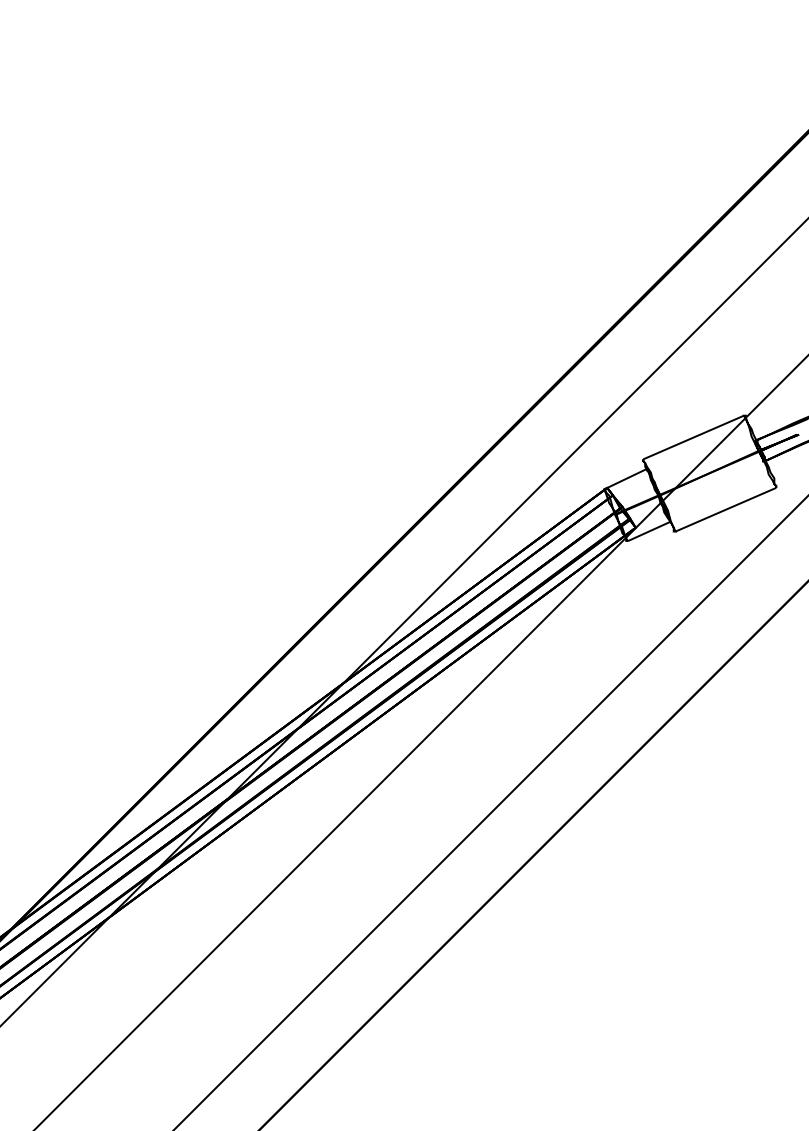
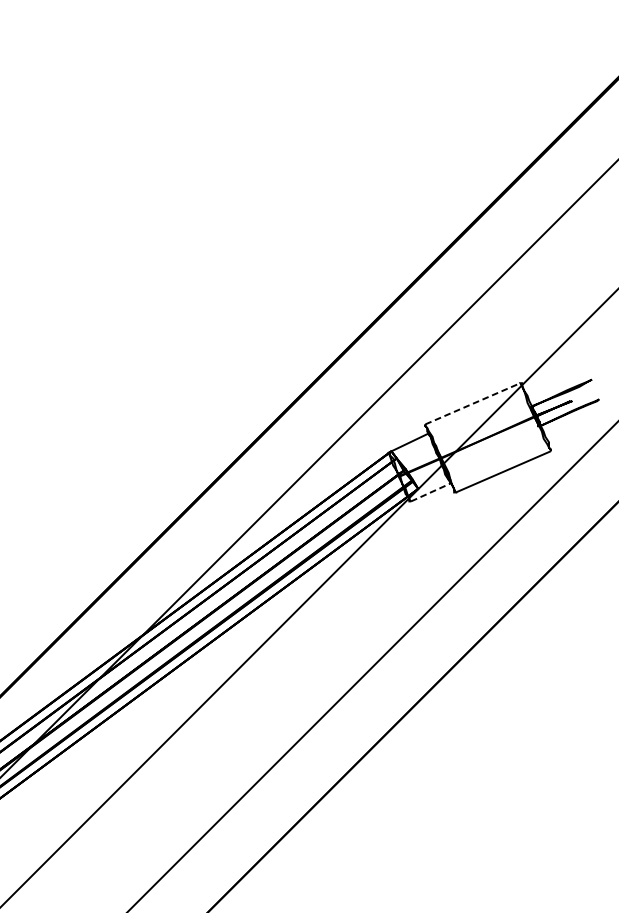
line: (693, 437) -> (472, 403), solid -> dashed
line: (649, 531) -> (431, 492), solid -> dashed

